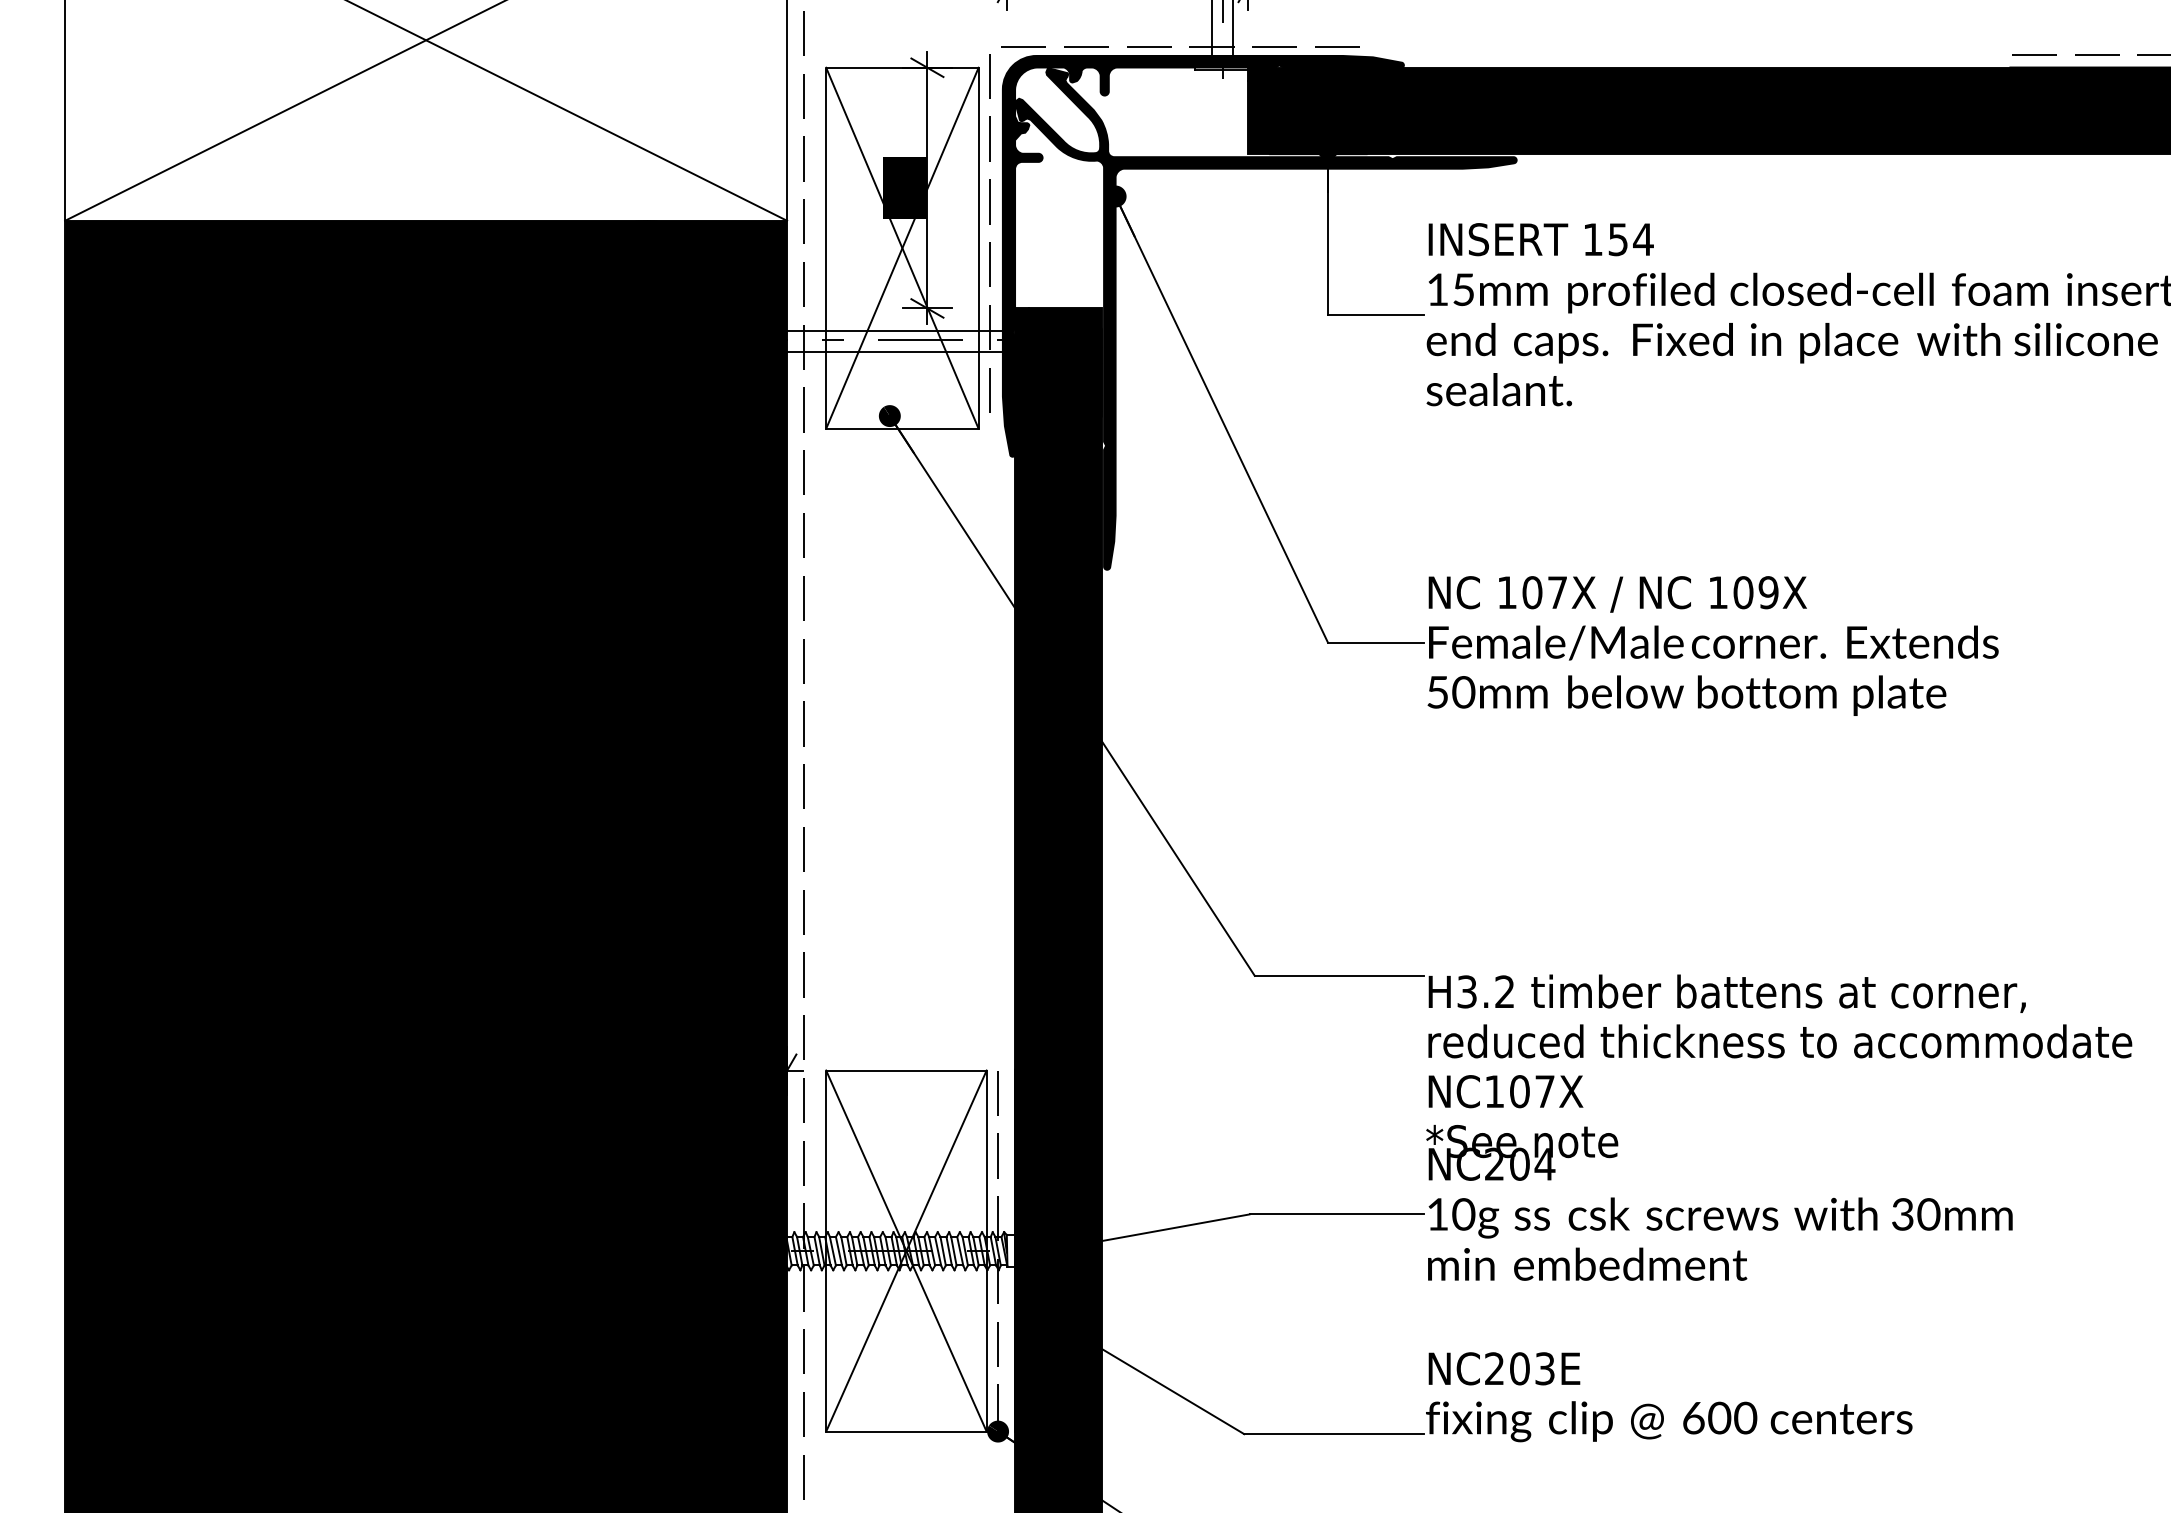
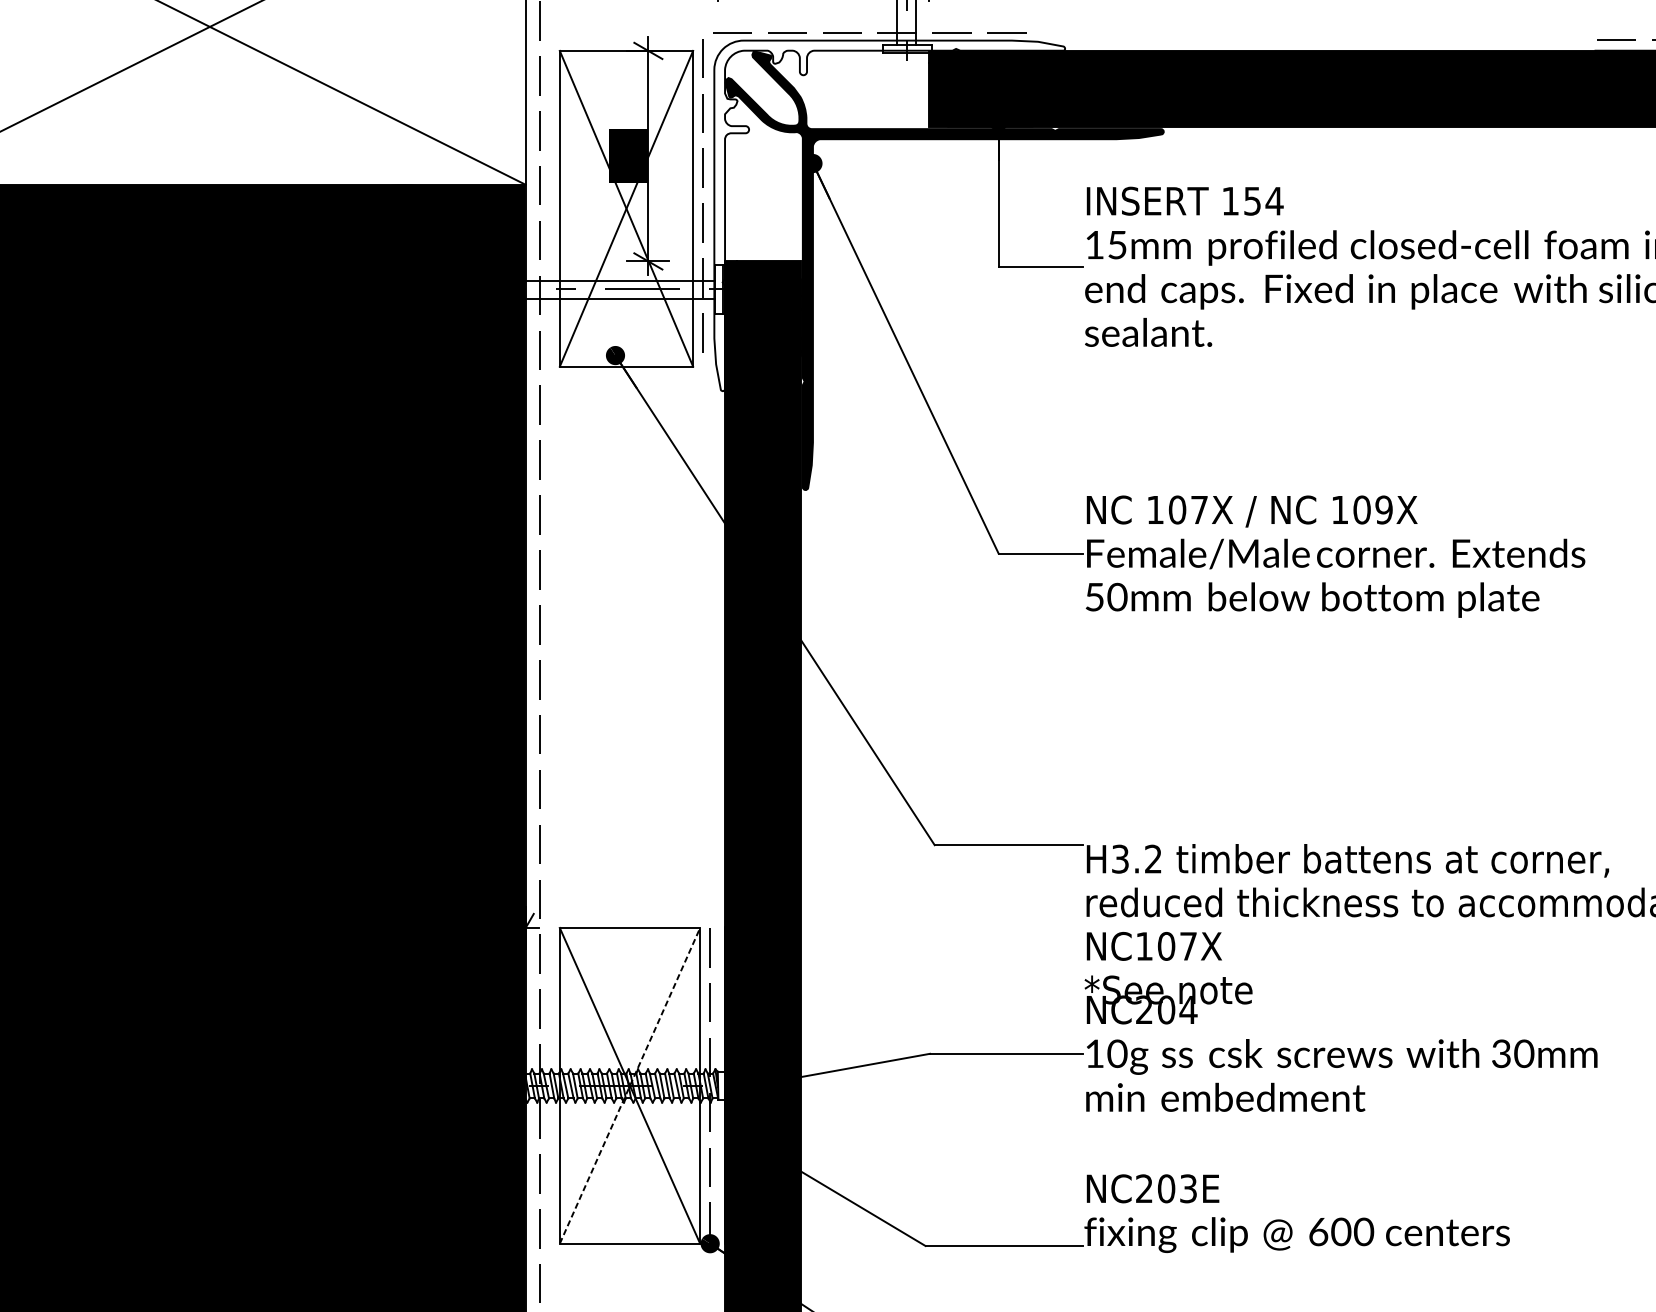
fill: (1202, 255) -> (888, 215), removed
line: (906, 1251) -> (630, 1086), solid -> dashed

